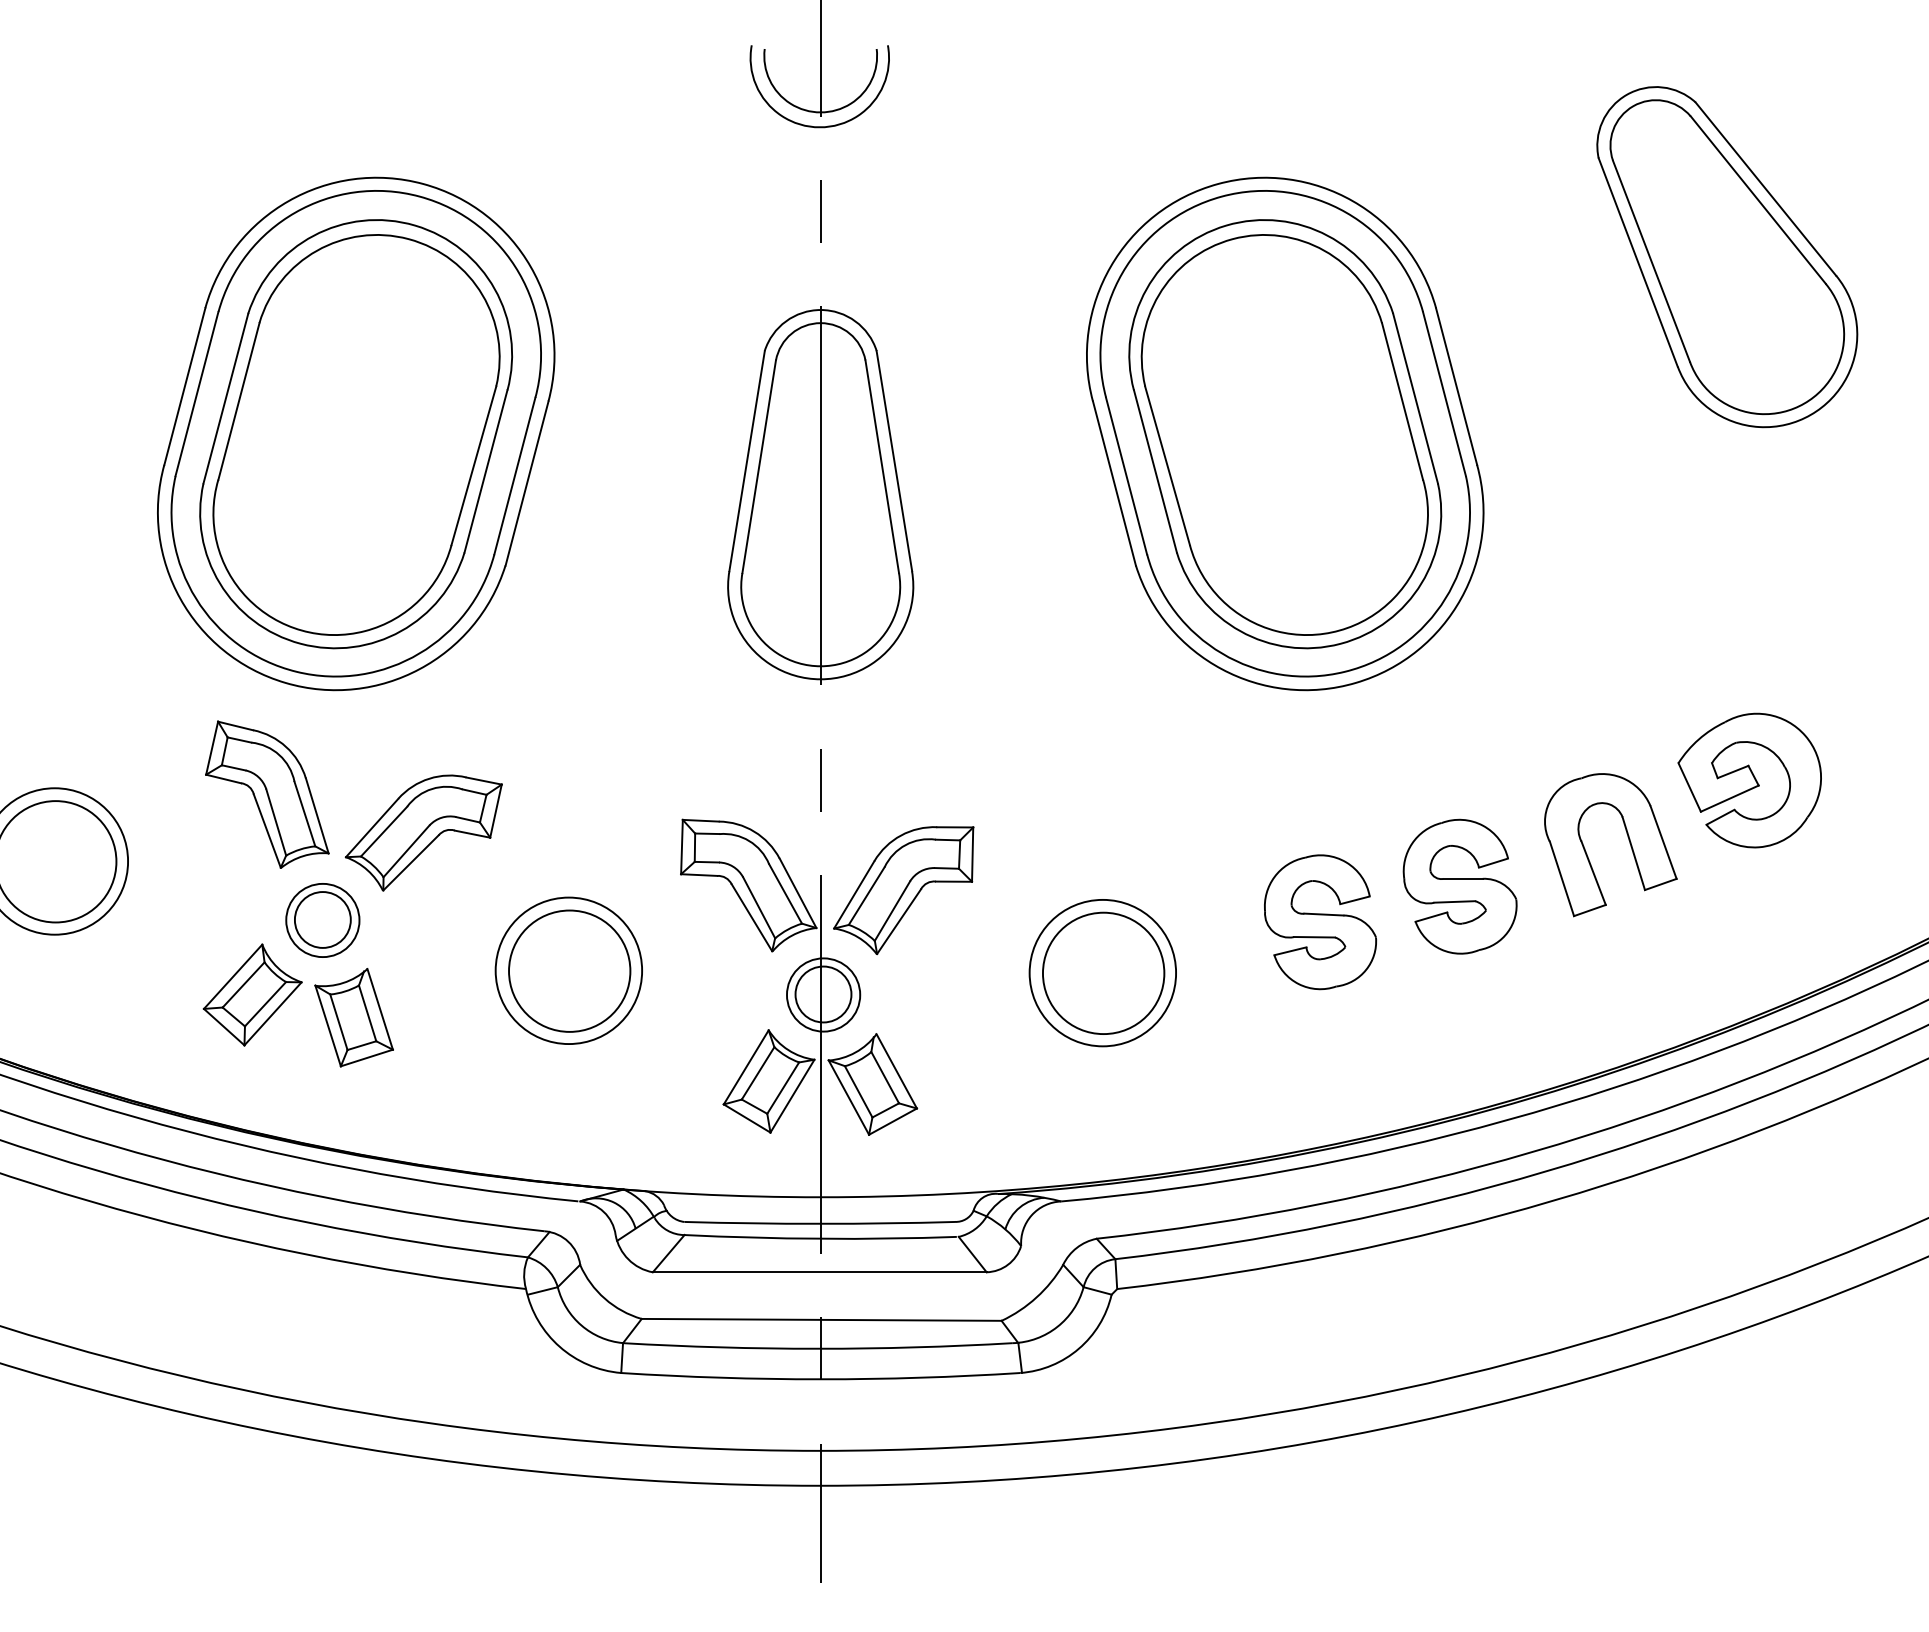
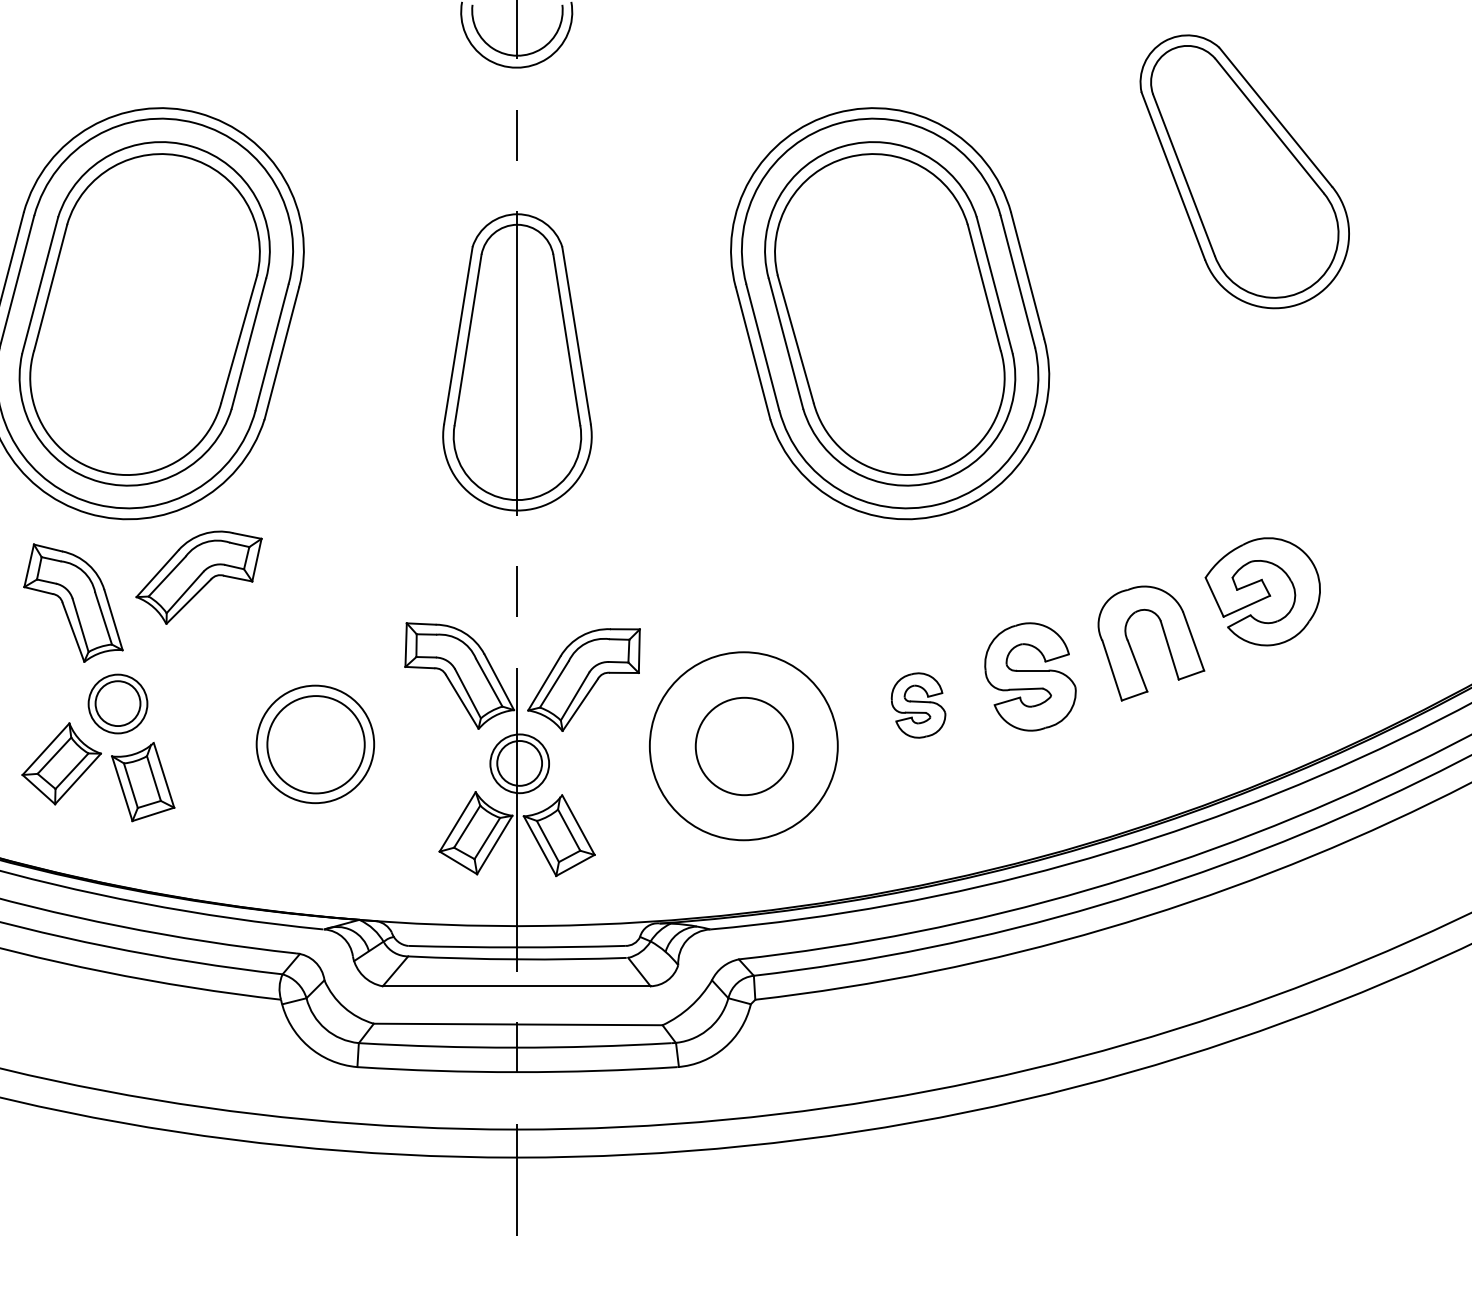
part: (423, 832) -> (198, 577), moved
part: (1320, 922) -> (918, 705), size x0.6
circle: (1102, 972) -> (743, 745), size x1.6

